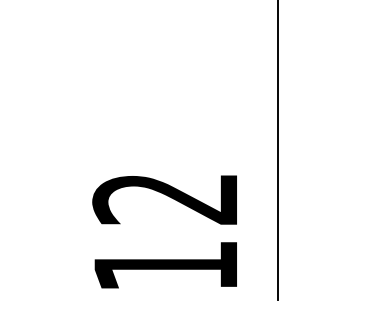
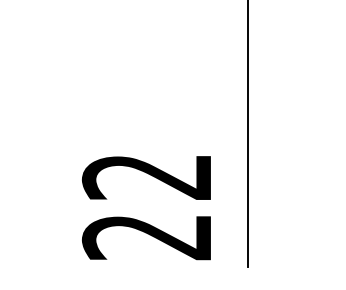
text: (164, 267) -> (146, 238), 12 -> 22

